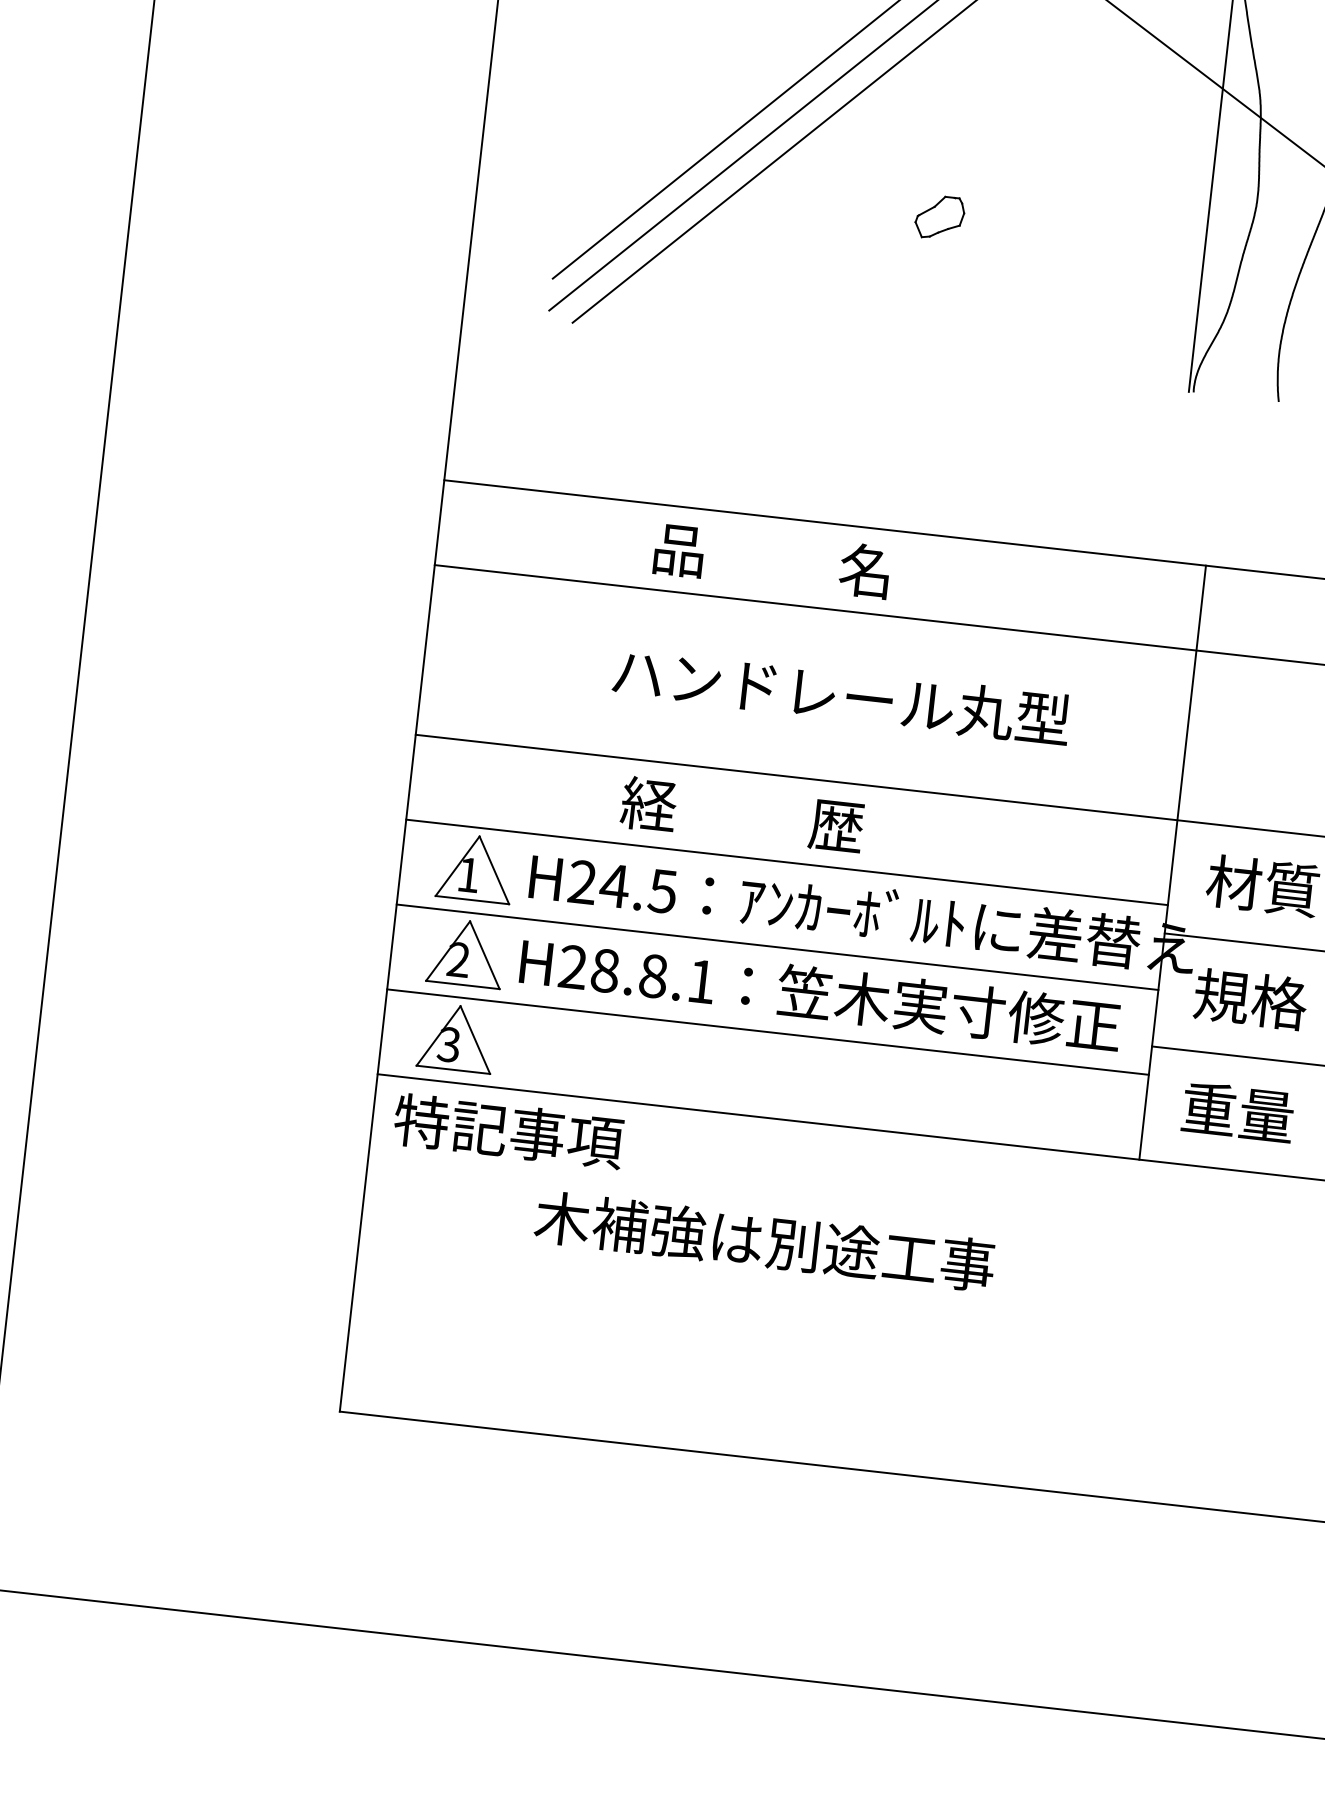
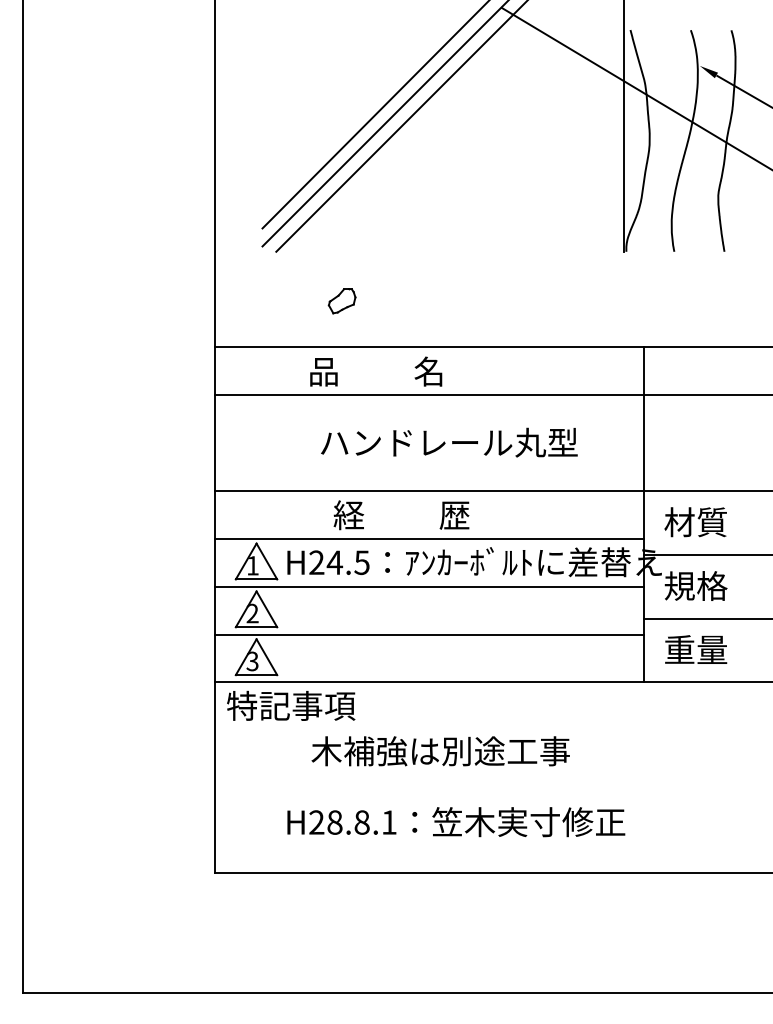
part: (938, 217) -> (341, 301), moved
text: (772, 560) -> (376, 371), moved
text: (820, 994) -> (456, 822), moved

